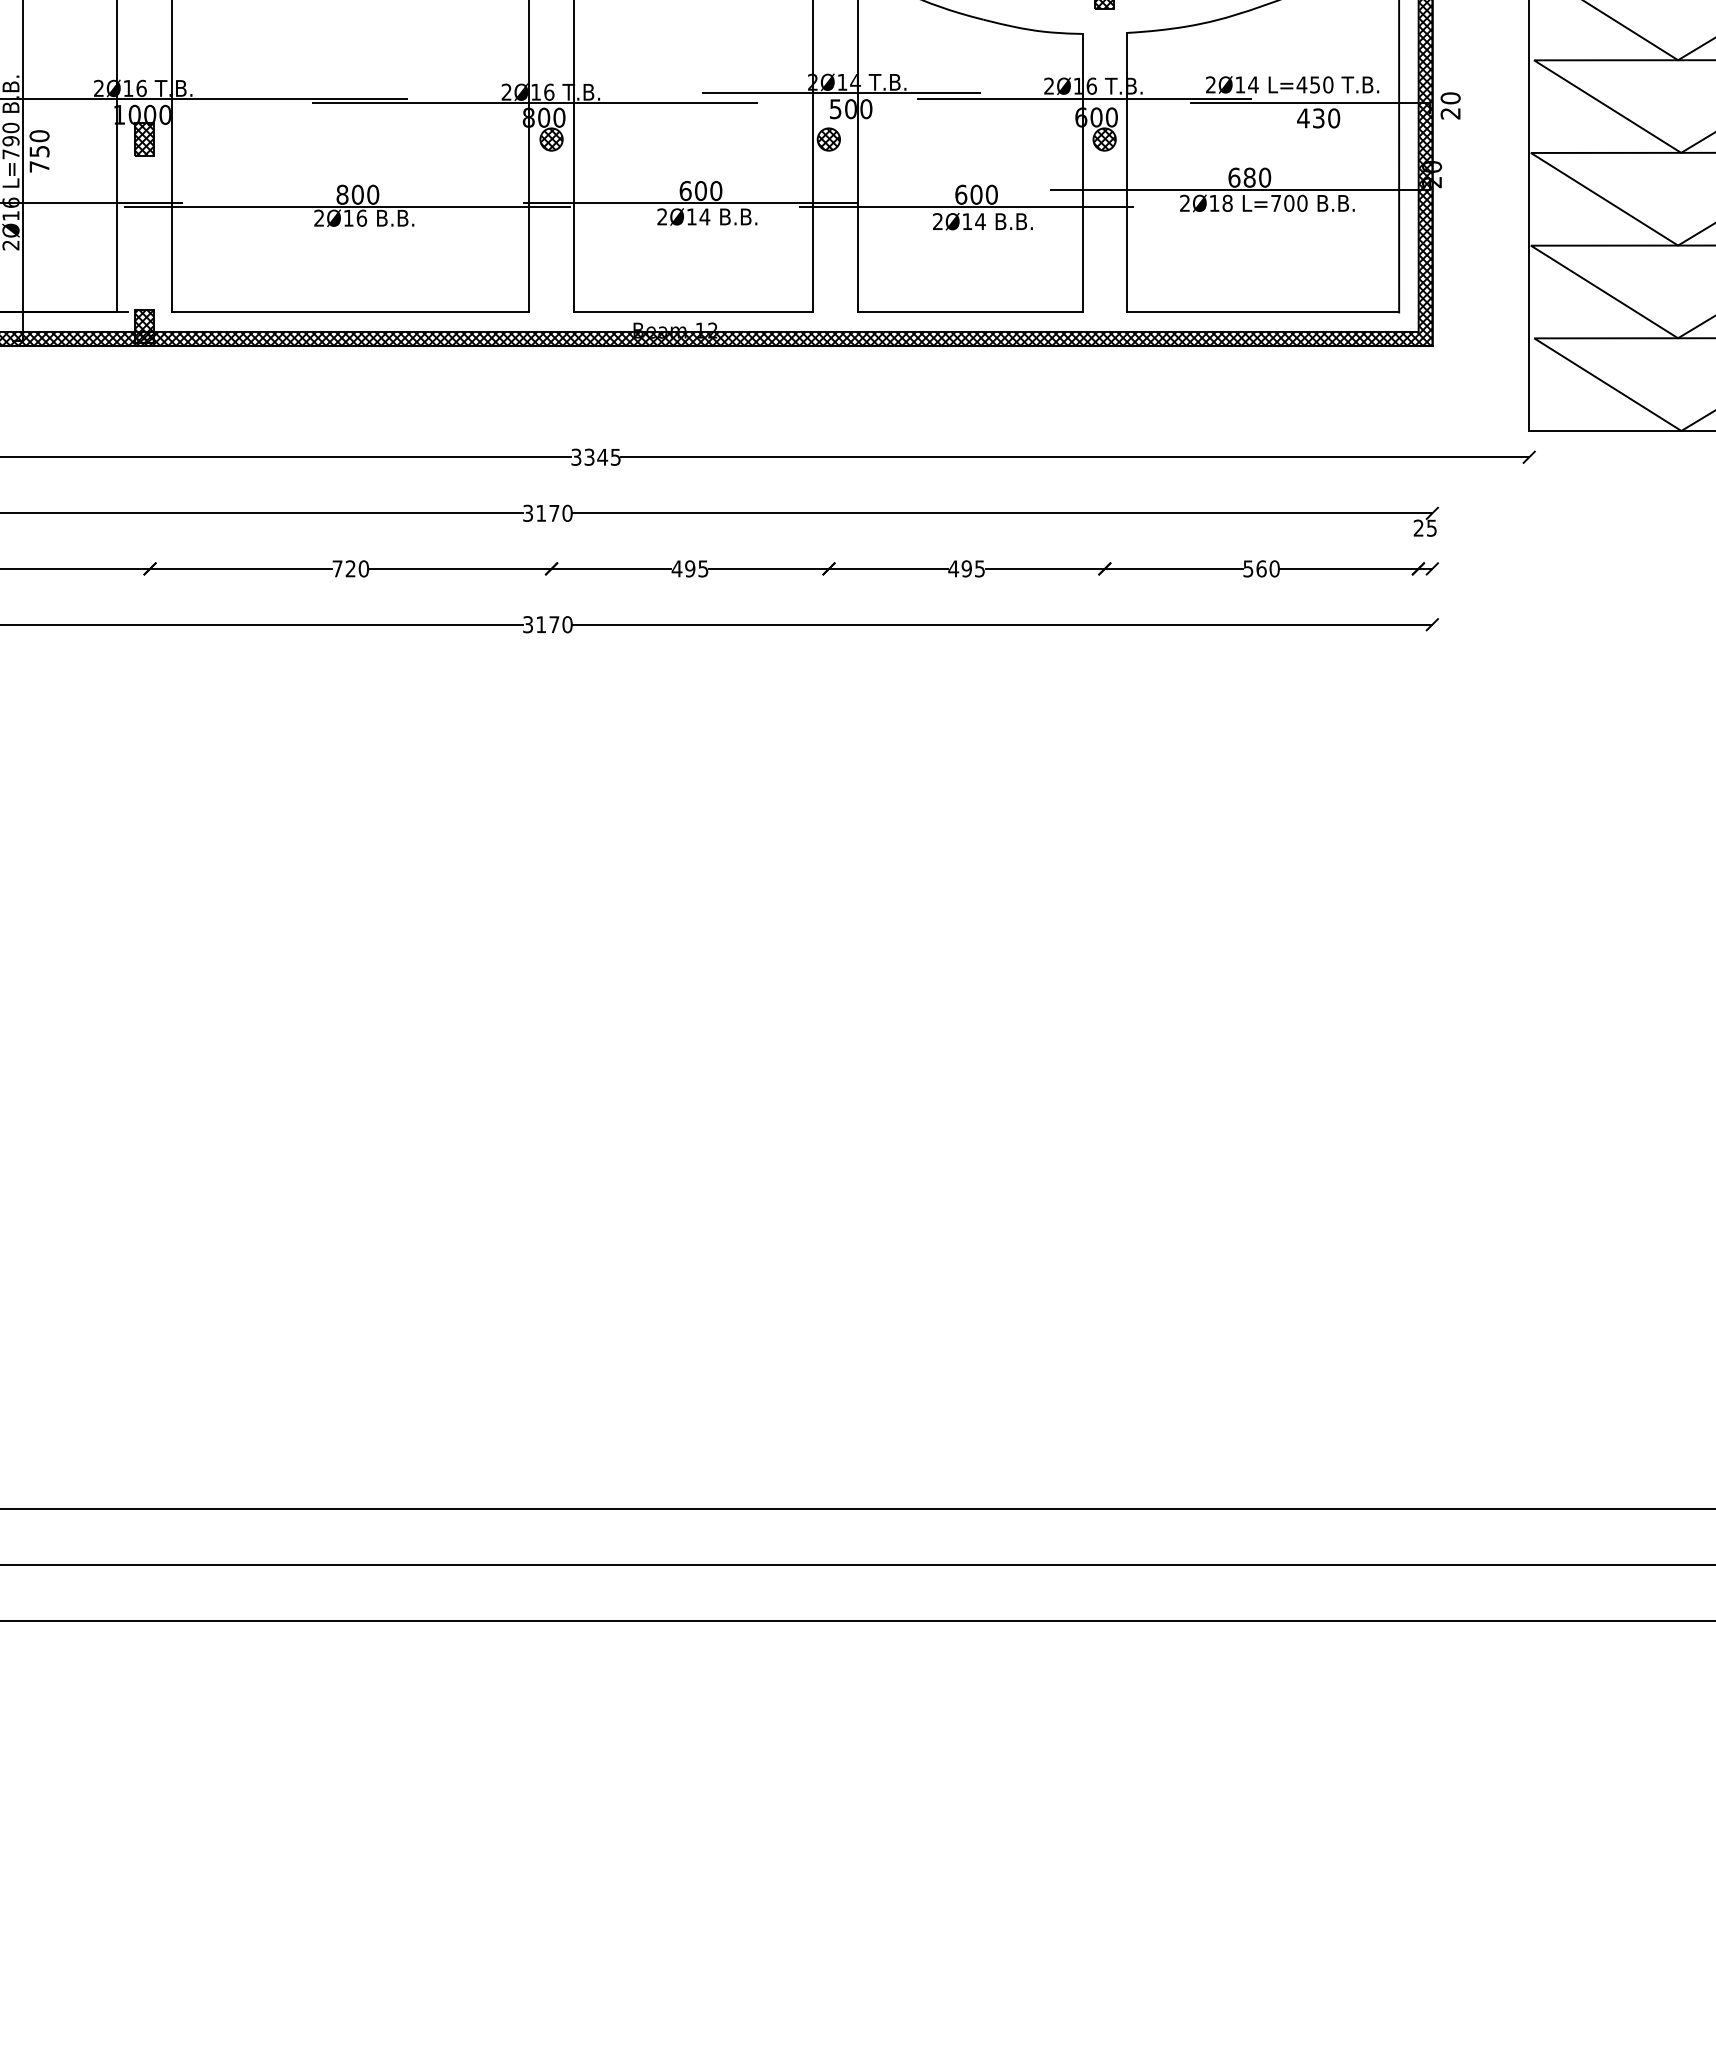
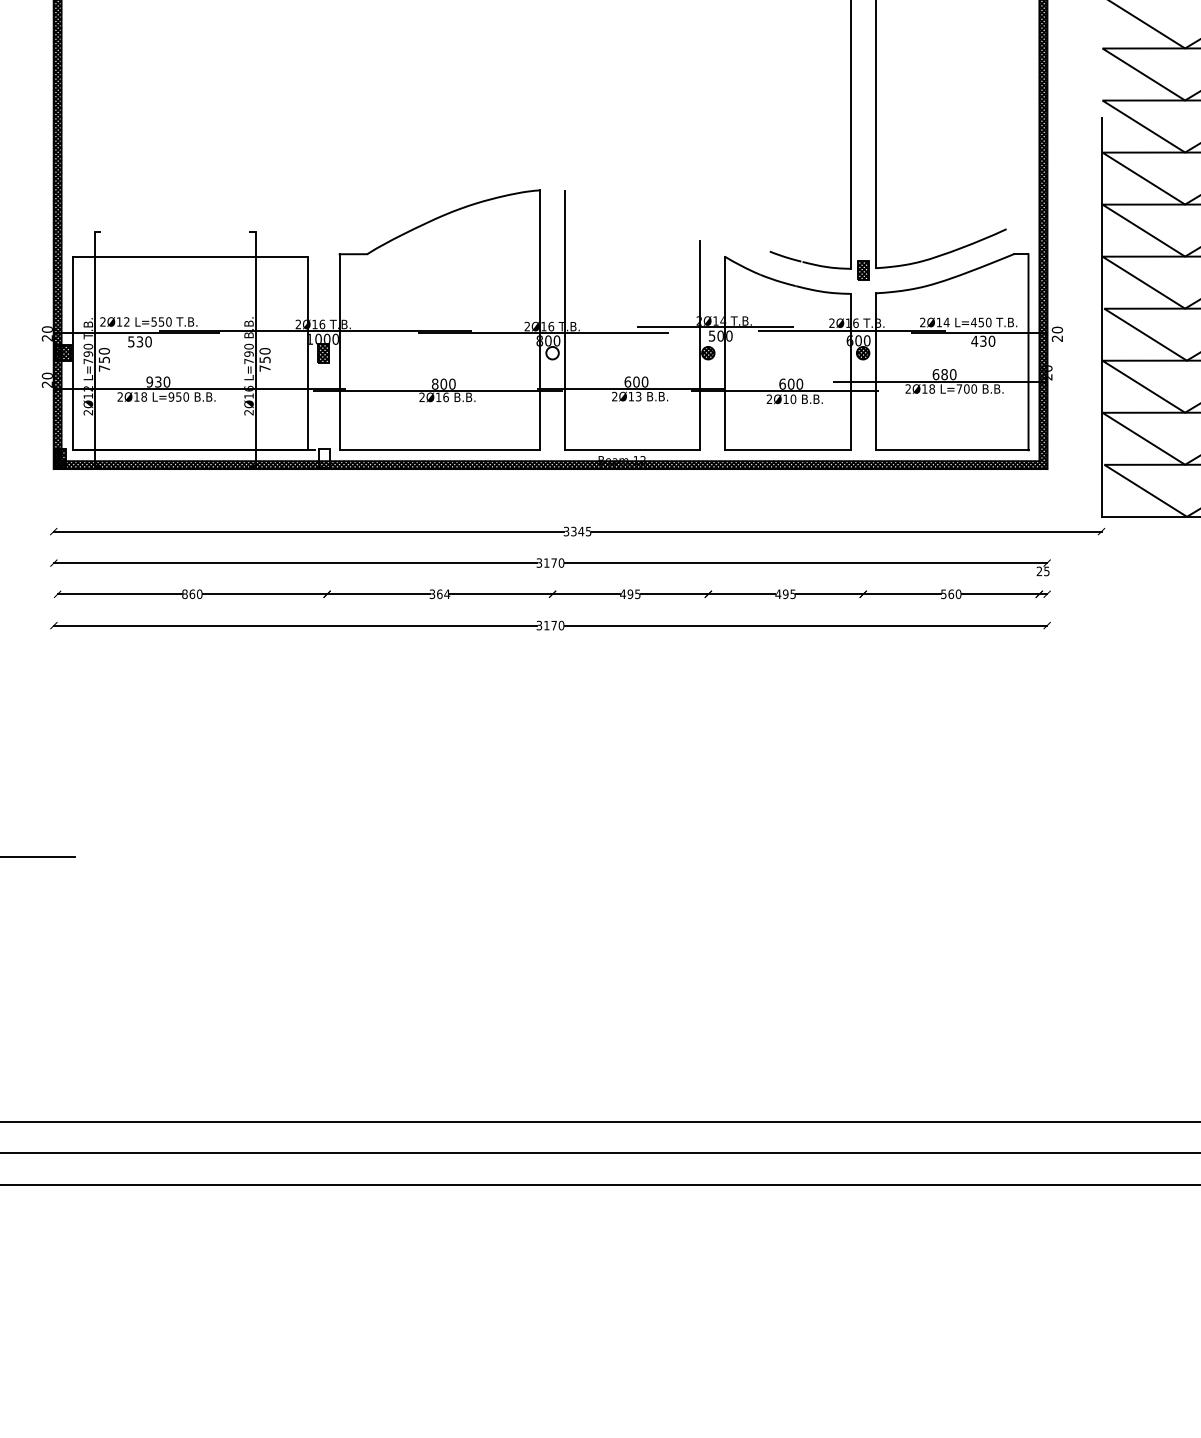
hatch: (551, 140) -> (552, 353), removed
text: (704, 216) -> (638, 396), 2Ø14 -> 2Ø13
text: (980, 222) -> (793, 399), 2Ø14 -> 2Ø10
hatch: (143, 325) -> (323, 457), removed
text: (350, 569) -> (439, 594), 720 -> 364

